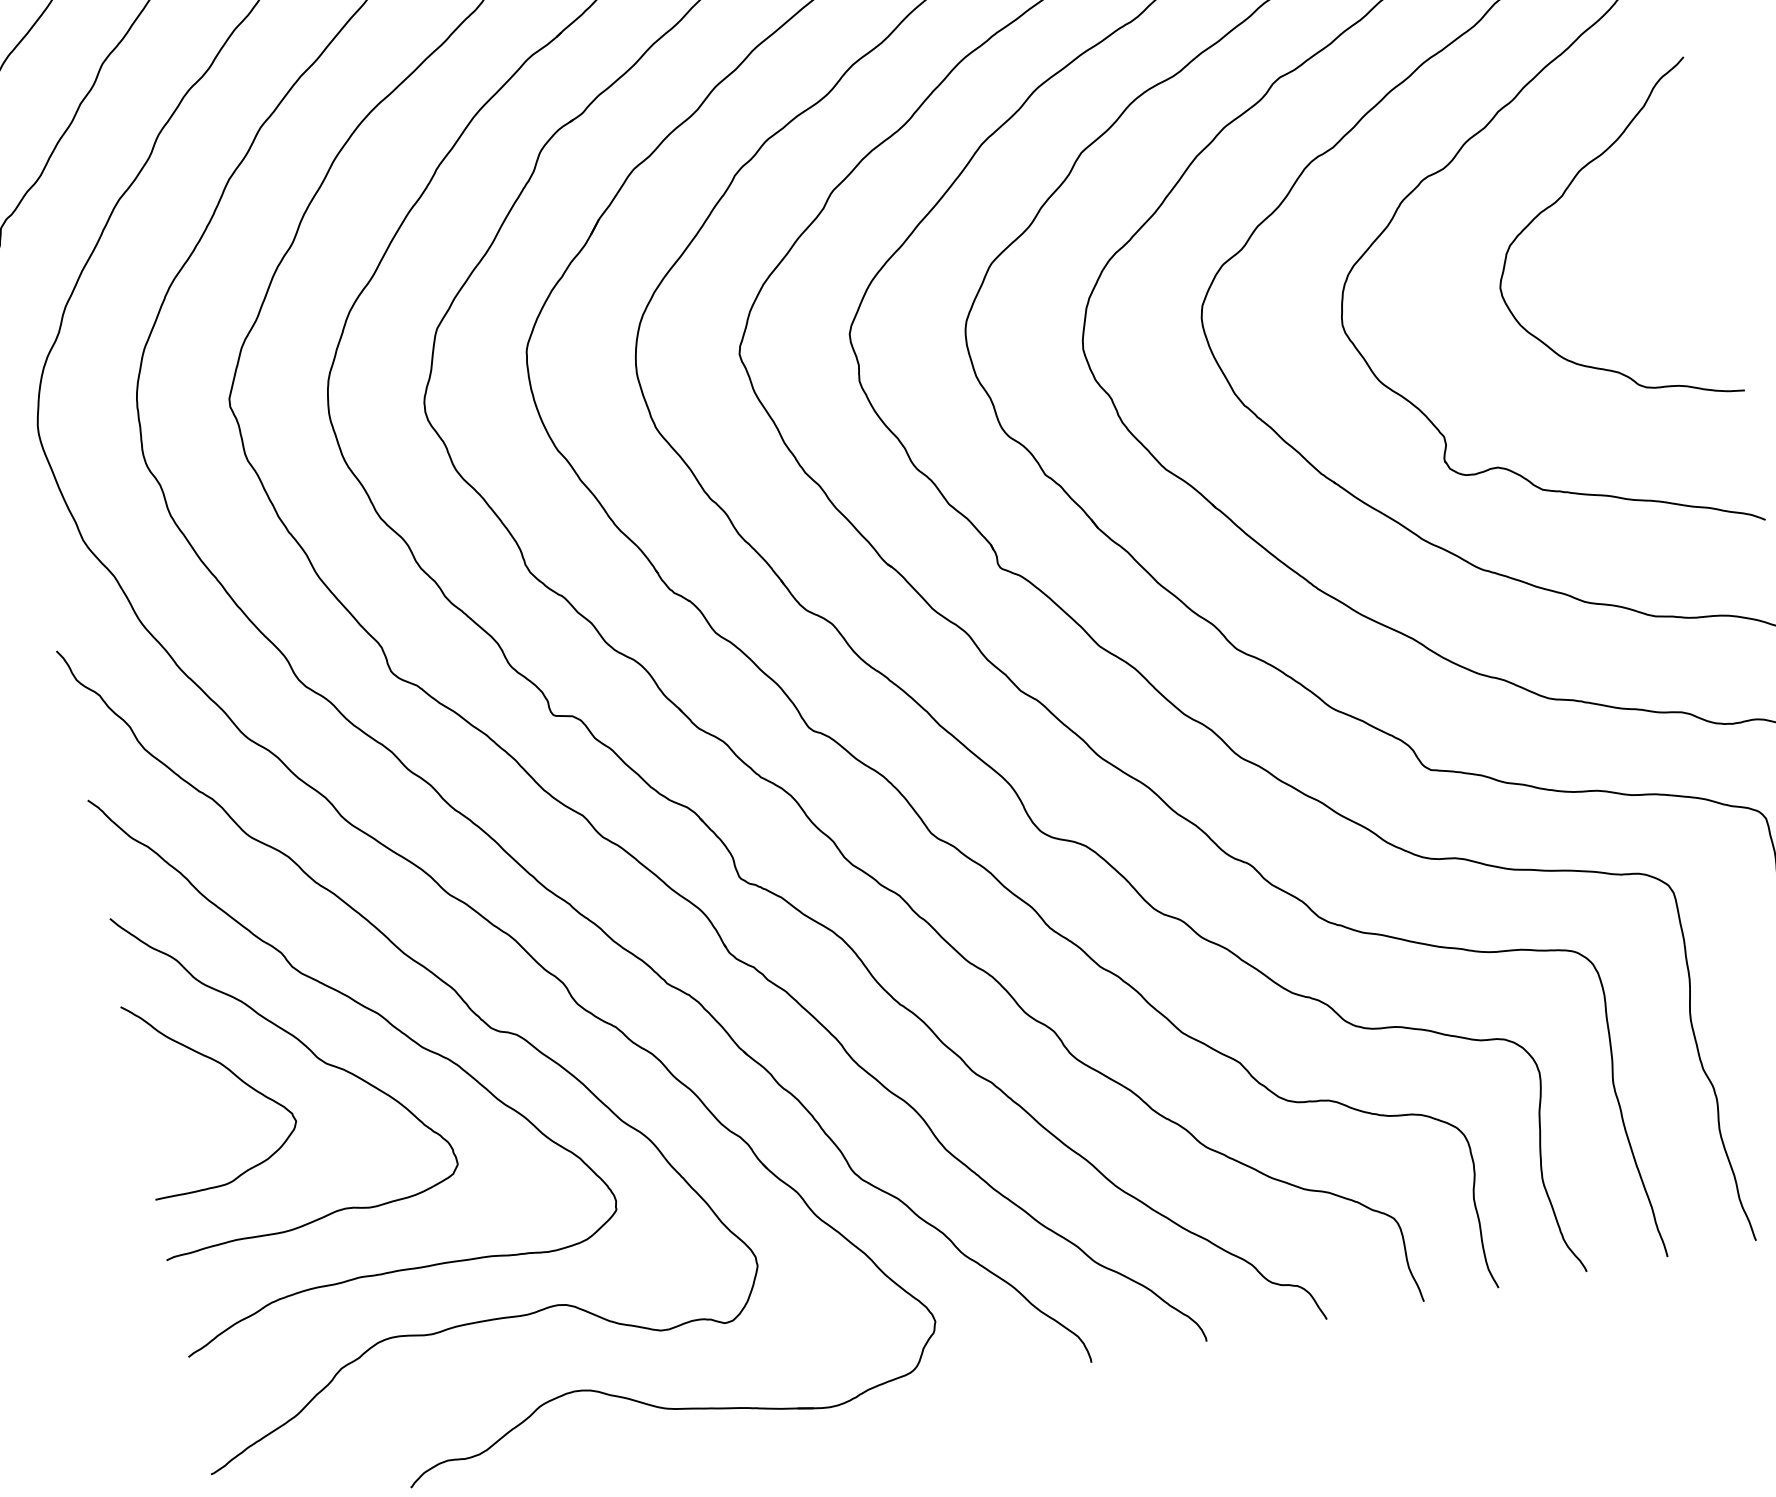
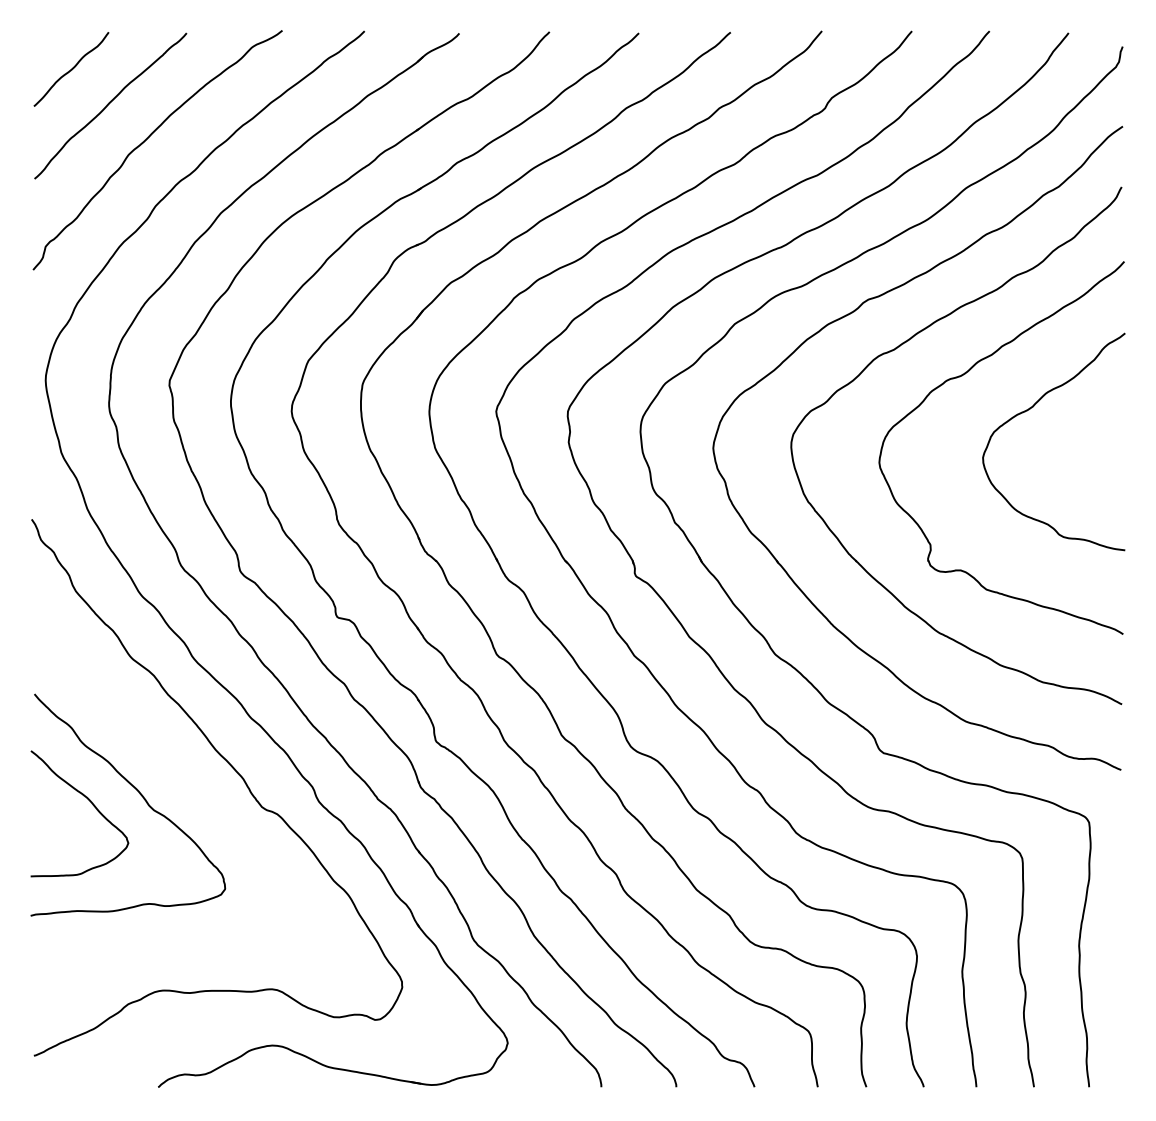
curve: (371, 1012) -> (188, 783), removed

